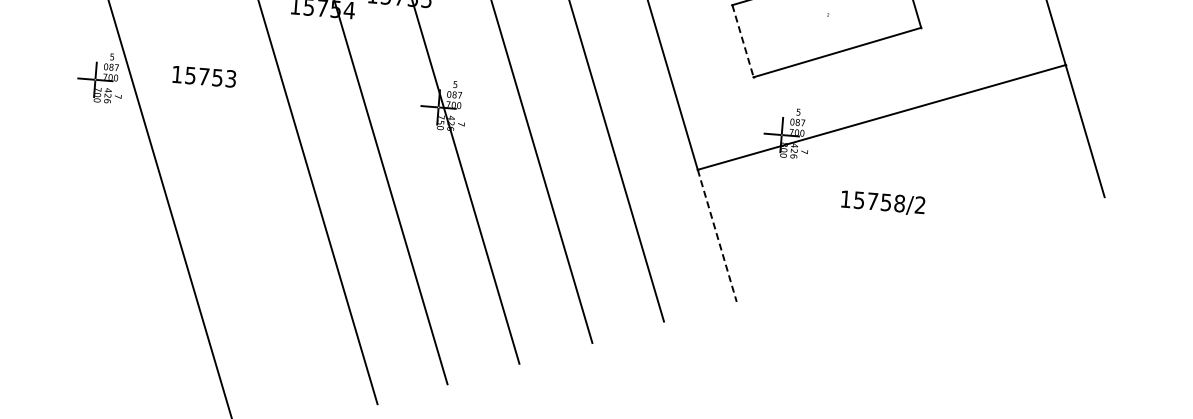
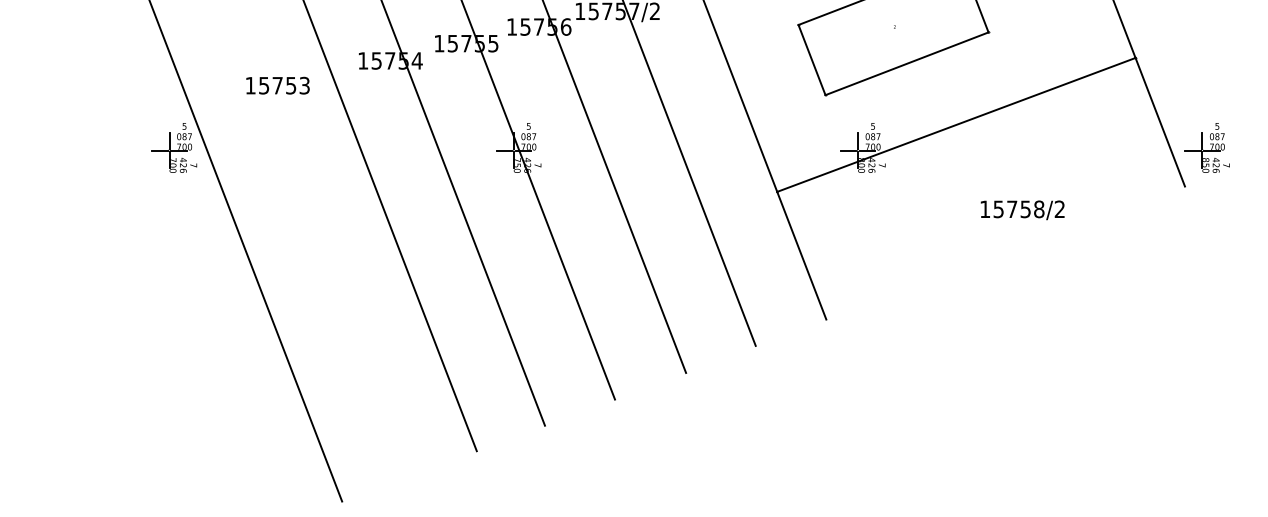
line: (743, 41) -> (812, 60), dashed -> solid
text: (203, 76) -> (277, 85), moved
part: (1129, 159) -> (1206, 147), added
text: (882, 203) -> (1022, 210), moved
line: (716, 236) -> (801, 256), dashed -> solid

